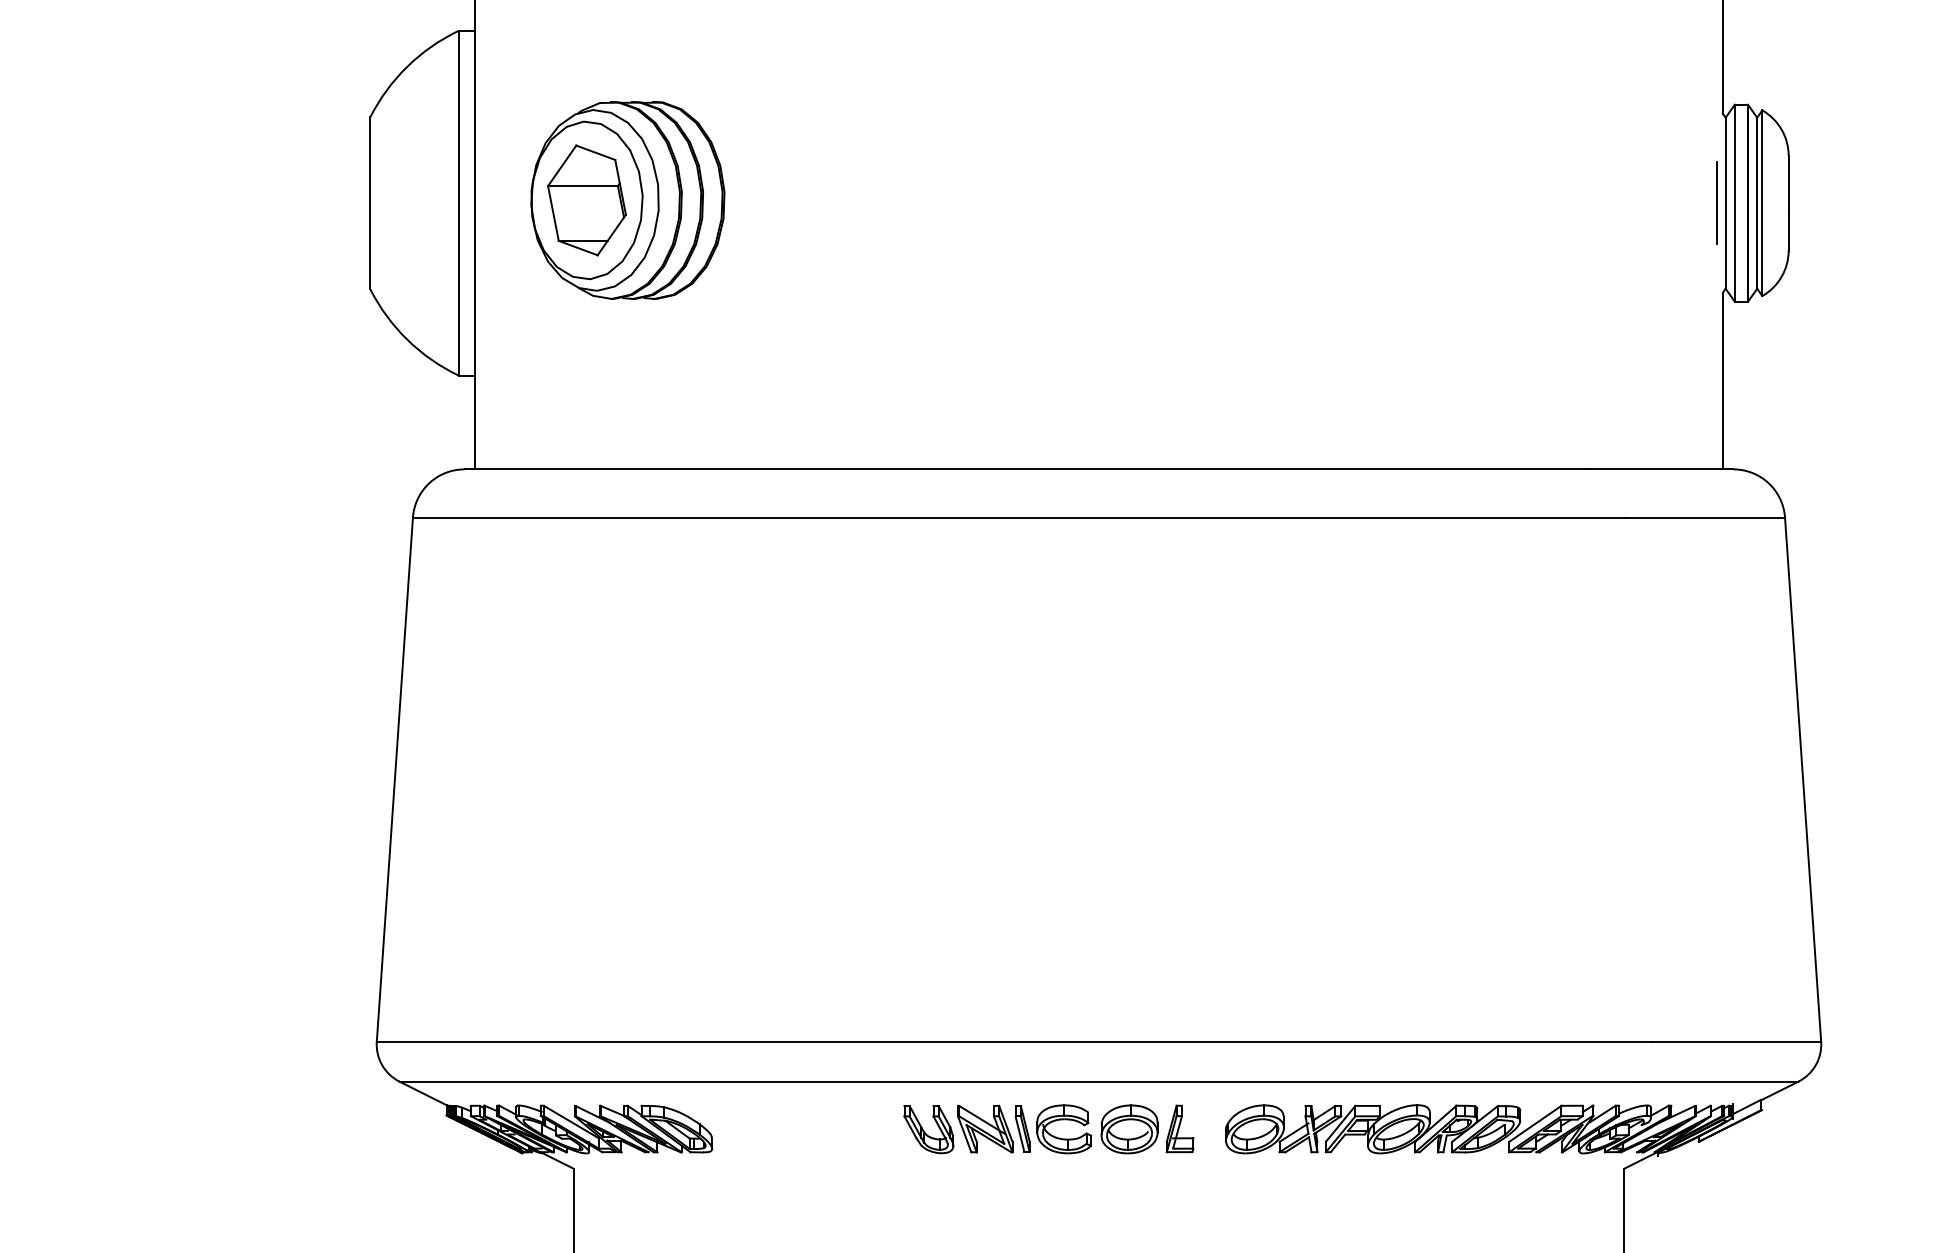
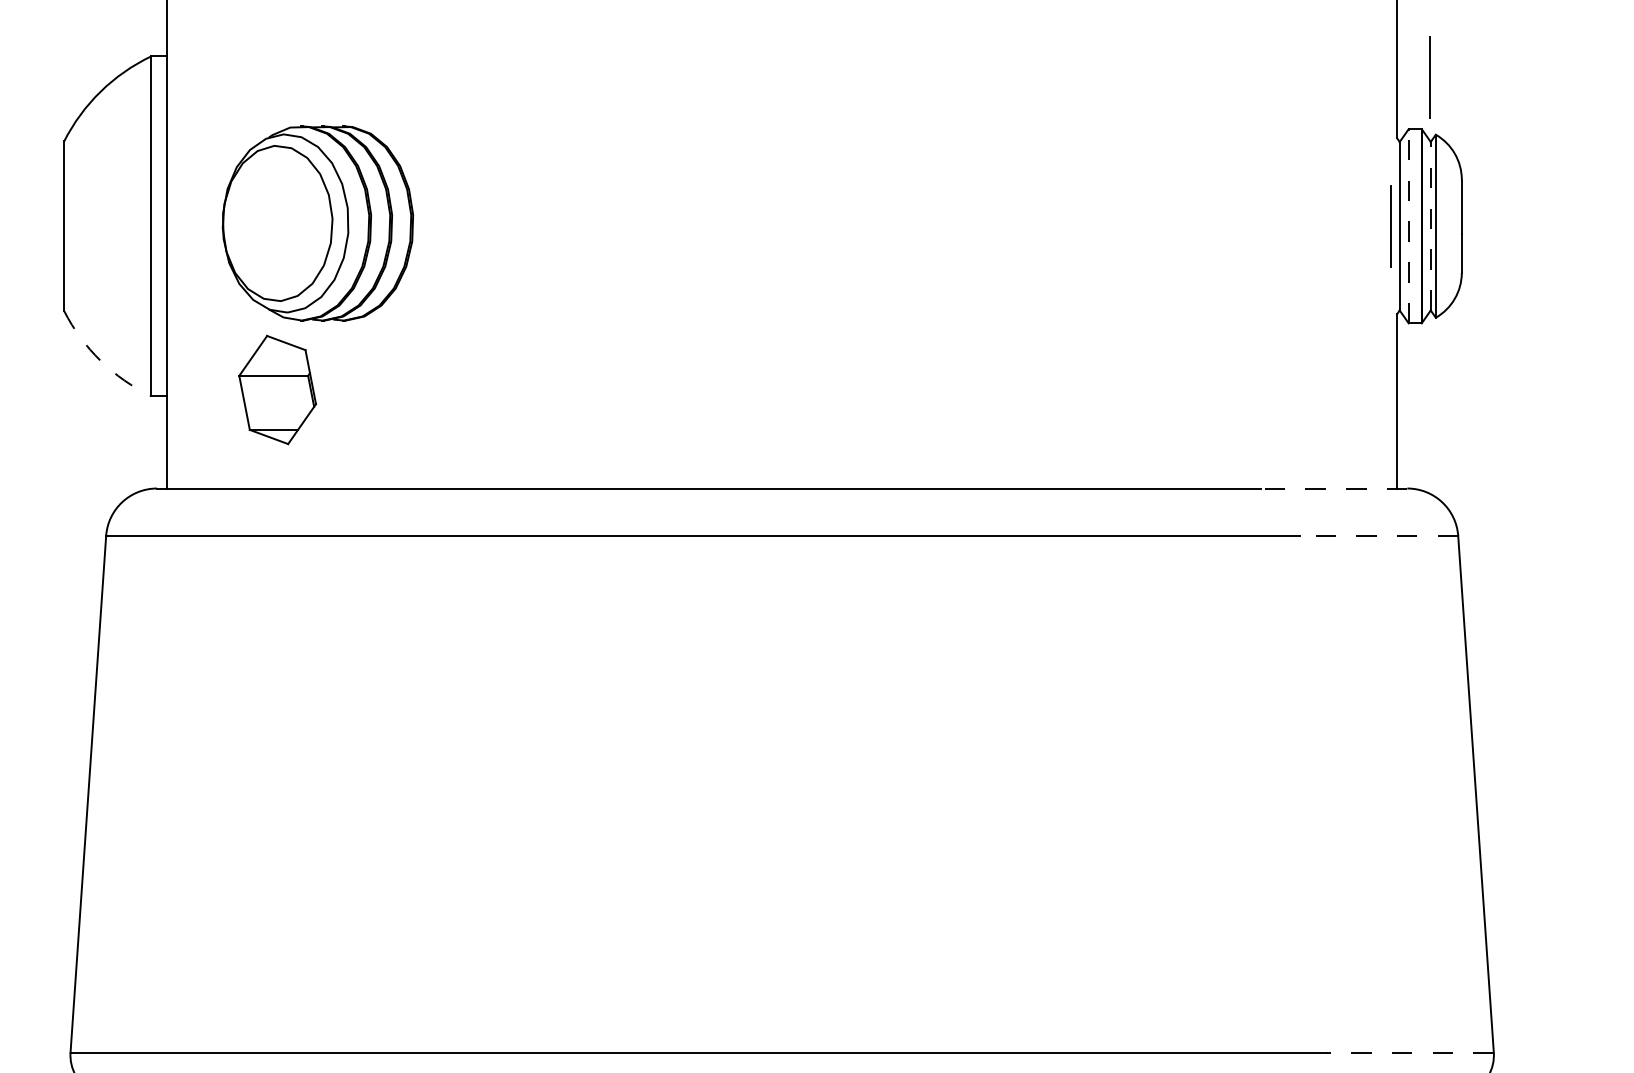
line: (1756, 51) -> (1430, 76), added
part: (586, 200) -> (277, 390), moved
line: (1734, 203) -> (1408, 226), solid -> dashed
line: (1757, 203) -> (1431, 226), solid -> dashed
arc: (407, 339) -> (100, 360), solid -> dashed
line: (1658, 469) -> (1333, 488), solid -> dashed
line: (1704, 517) -> (1378, 535), solid -> dashed
line: (1736, 1041) -> (1410, 1052), solid -> dashed

